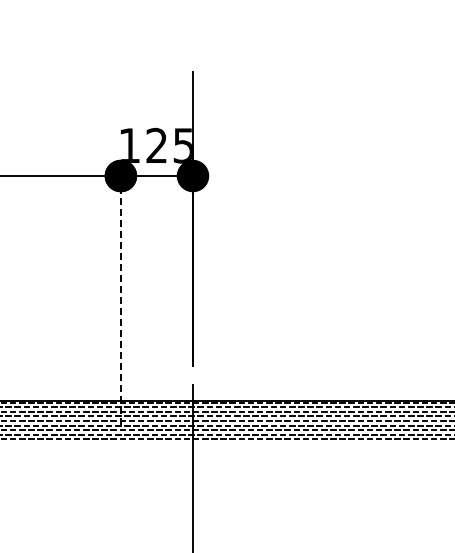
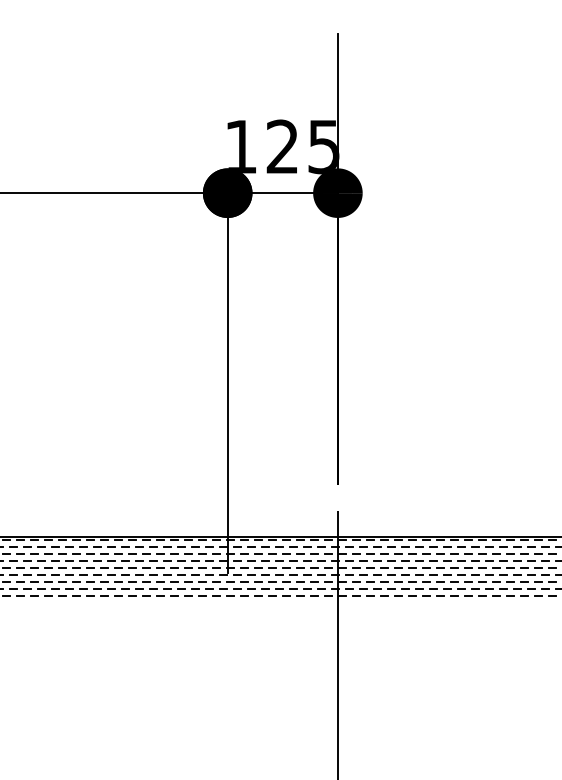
line: (120, 299) -> (227, 381), dashed -> solid

